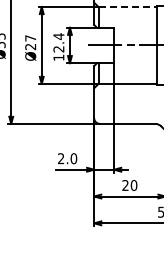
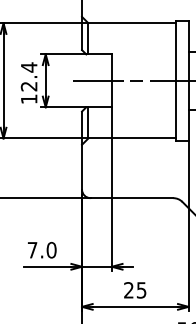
line: (128, 7) -> (133, 24), dashed -> solid
text: (61, 158) -> (33, 249), 2.0 -> 7.0
text: (133, 185) -> (140, 290), 20 -> 25

